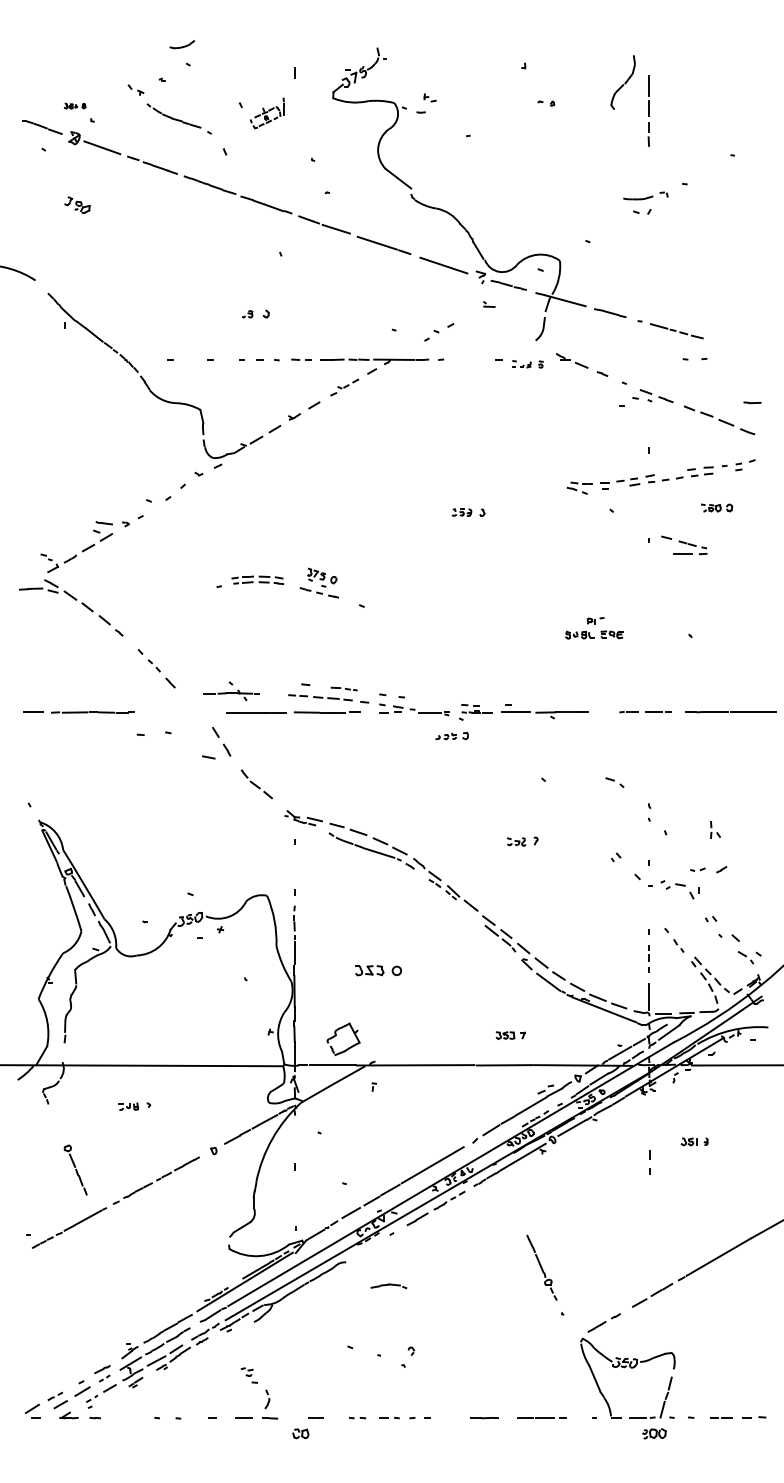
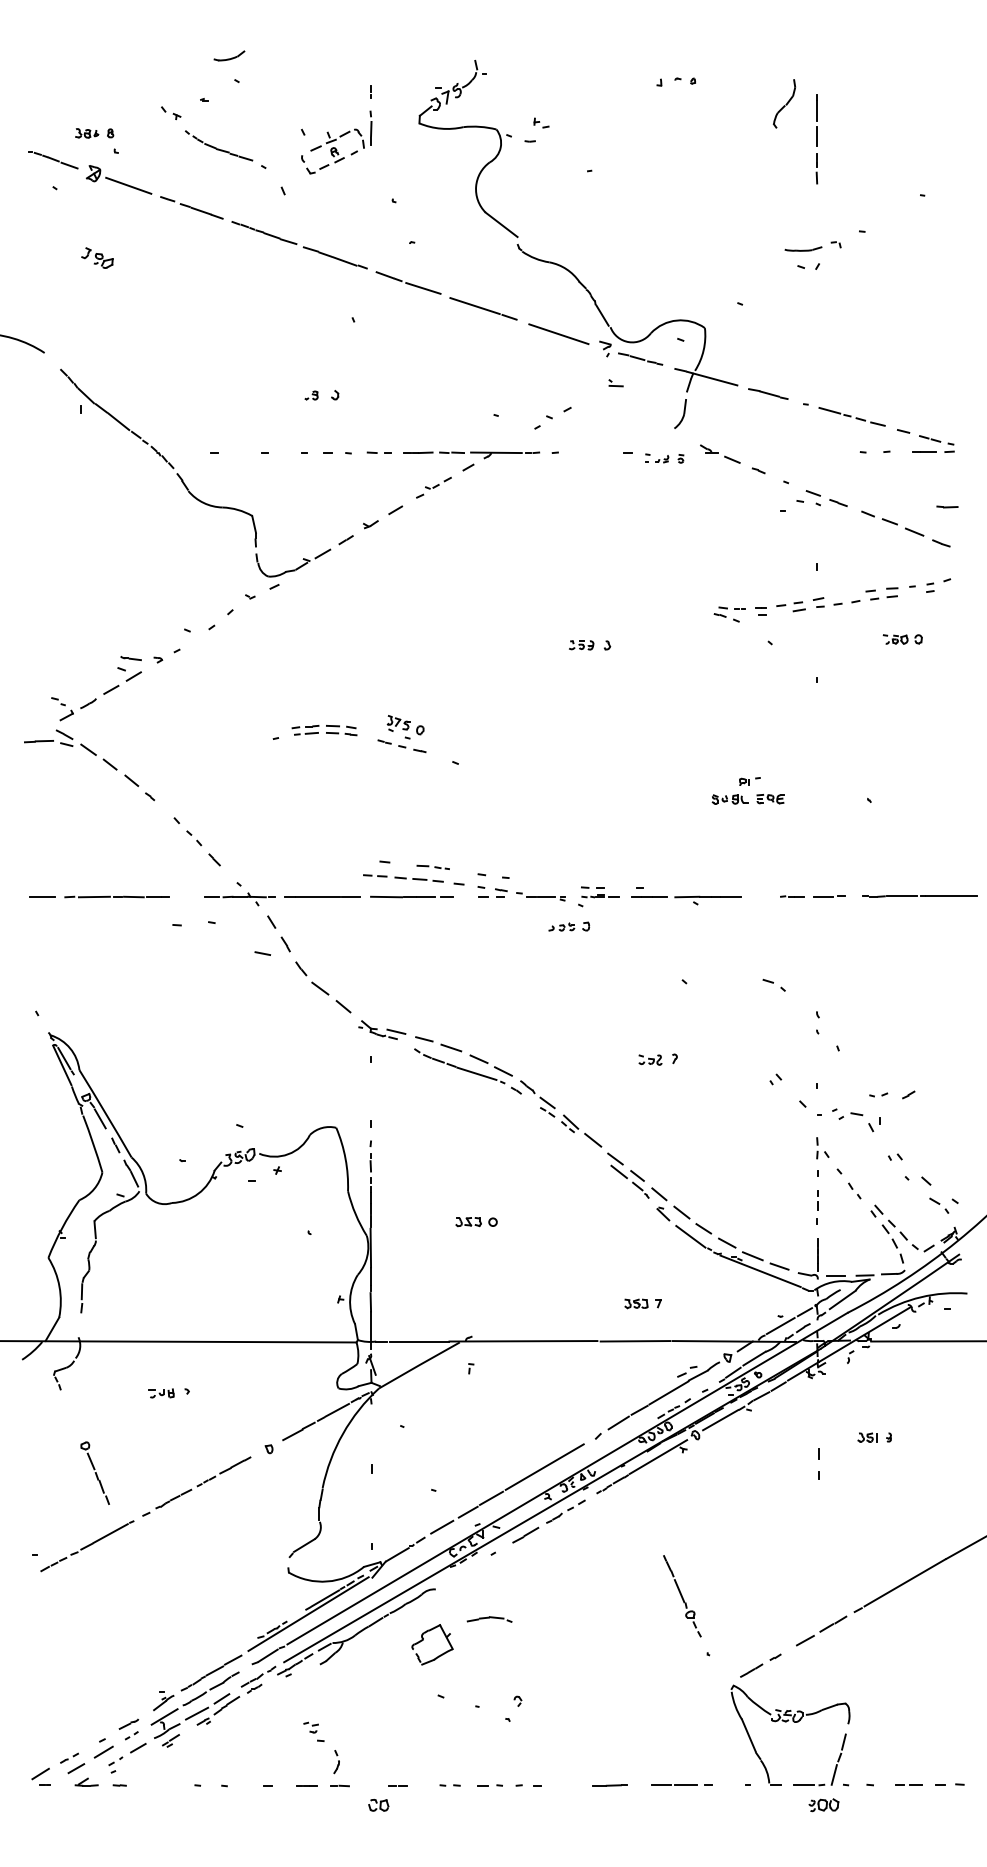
part: (622, 82) -> (783, 103), size x0.71
part: (545, 103) -> (684, 80), moved
part: (74, 105) -> (93, 132), size x1.43
part: (267, 113) -> (336, 142), size x1.67
part: (684, 545) -> (926, 441), moved
part: (231, 691) -> (239, 894), moved
part: (256, 784) -> (322, 987), size x1.43
part: (715, 829) -> (822, 1147), moved
part: (378, 970) -> (476, 1221), size x0.71
part: (336, 1036) -> (423, 1641), moved

